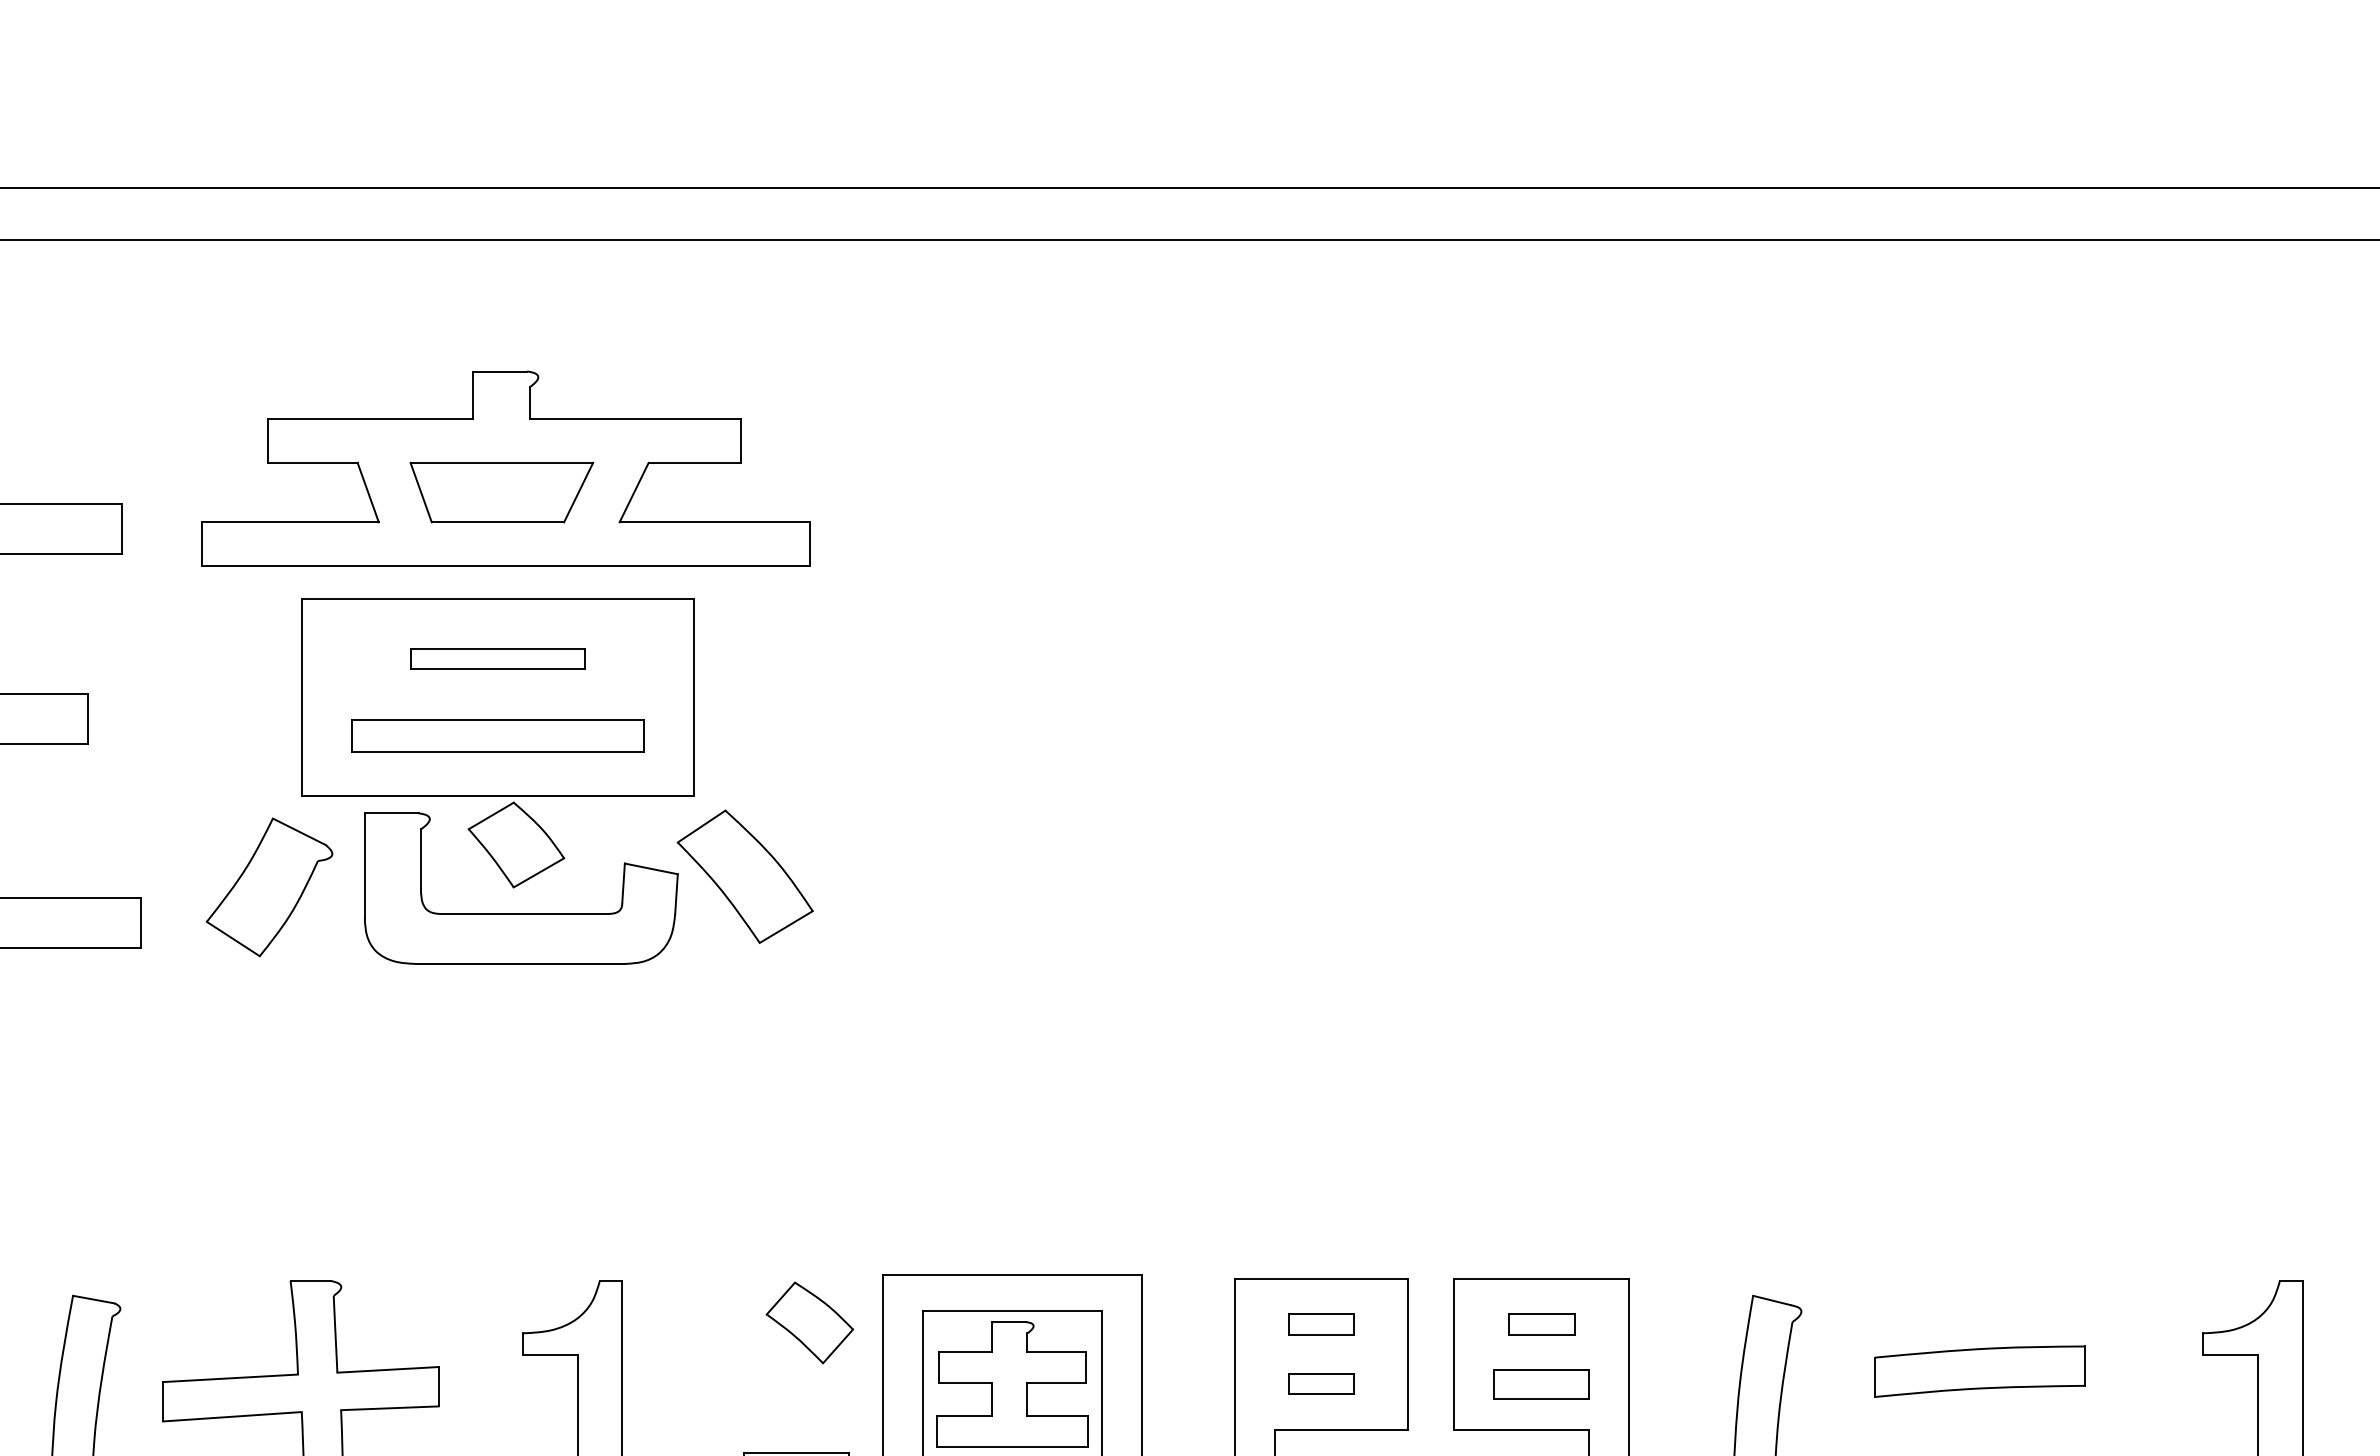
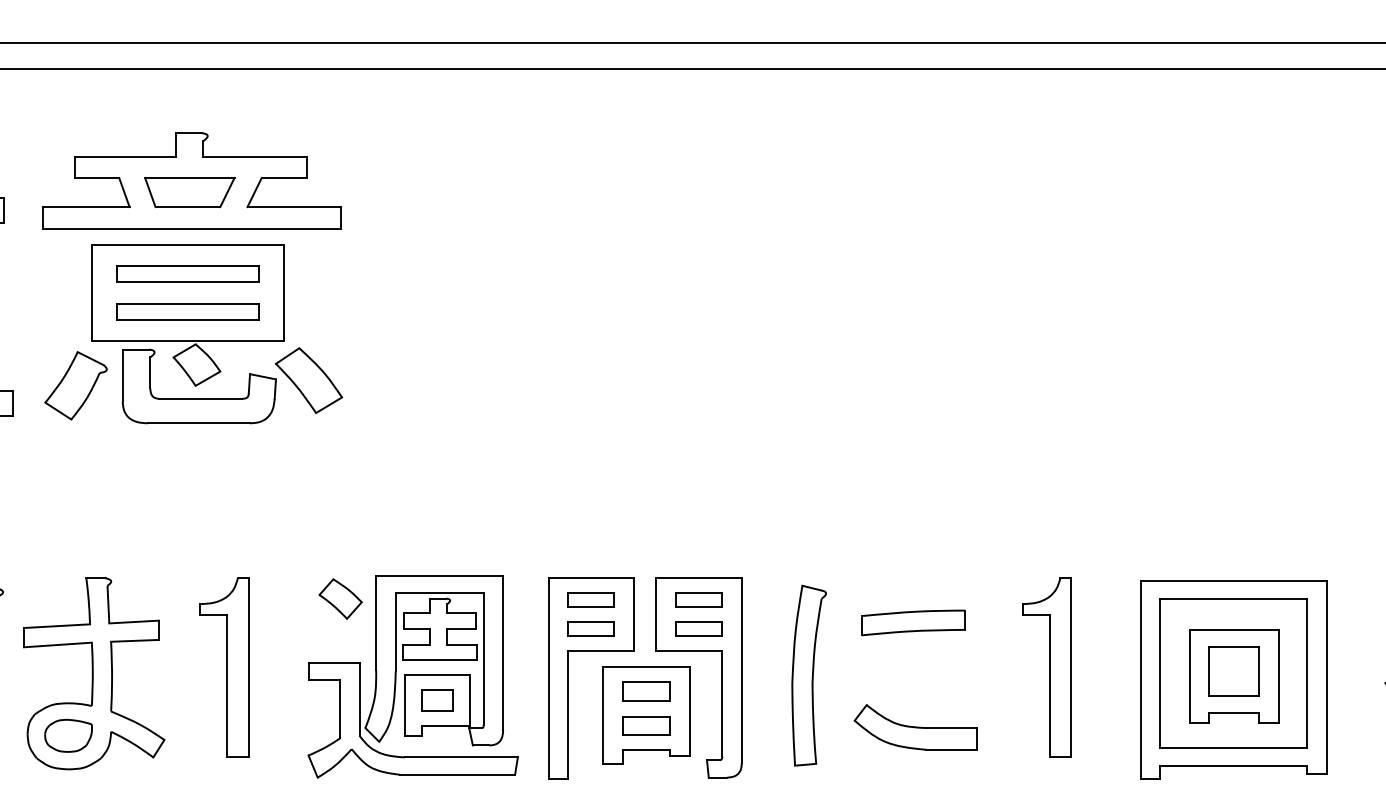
part: (497, 657) -> (187, 273), size x1.67
part: (1320, 1323) -> (590, 599), size x1.43
part: (1540, 1323) -> (698, 599), size x1.43
part: (1320, 1383) -> (590, 628), size x1.43

